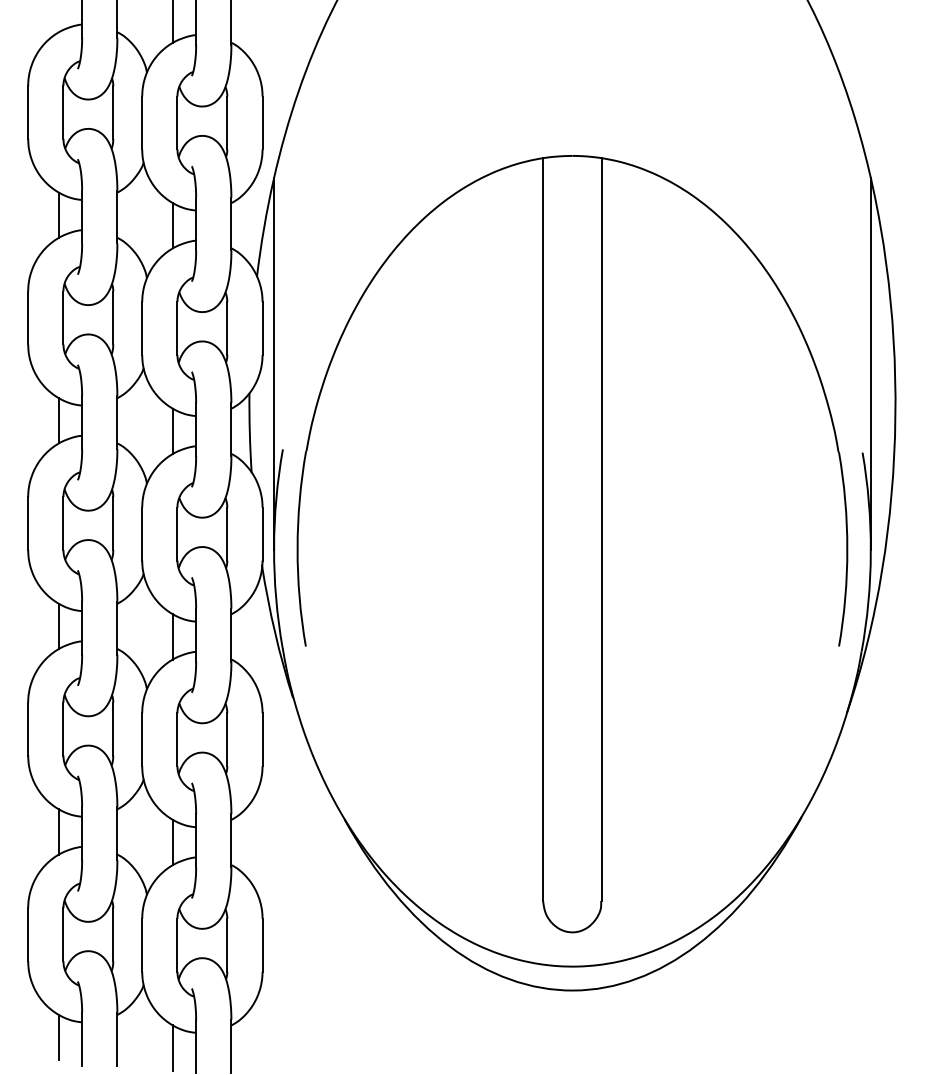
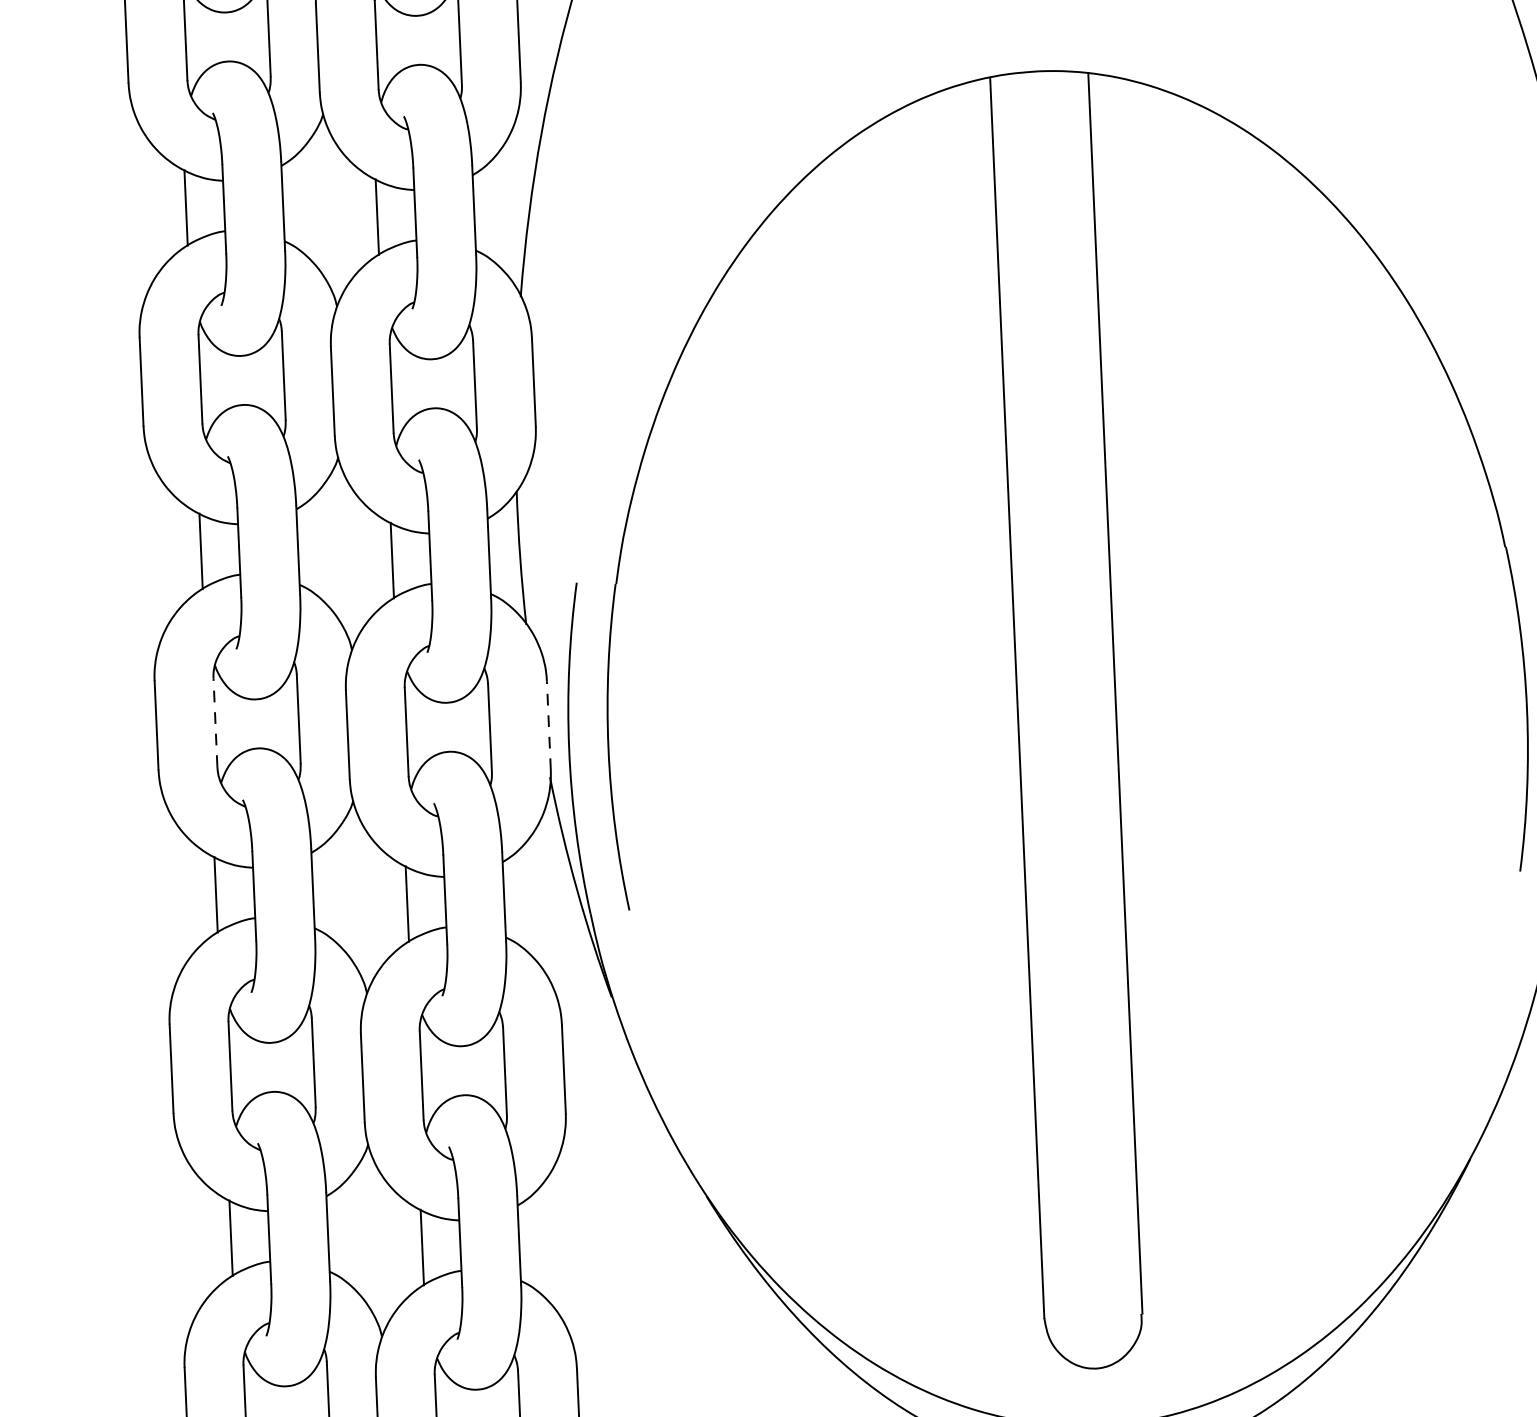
line: (274, 363) -> (556, 439), removed
line: (63, 523) -> (215, 722), solid -> dashed
line: (262, 533) -> (548, 724), solid -> dashed

